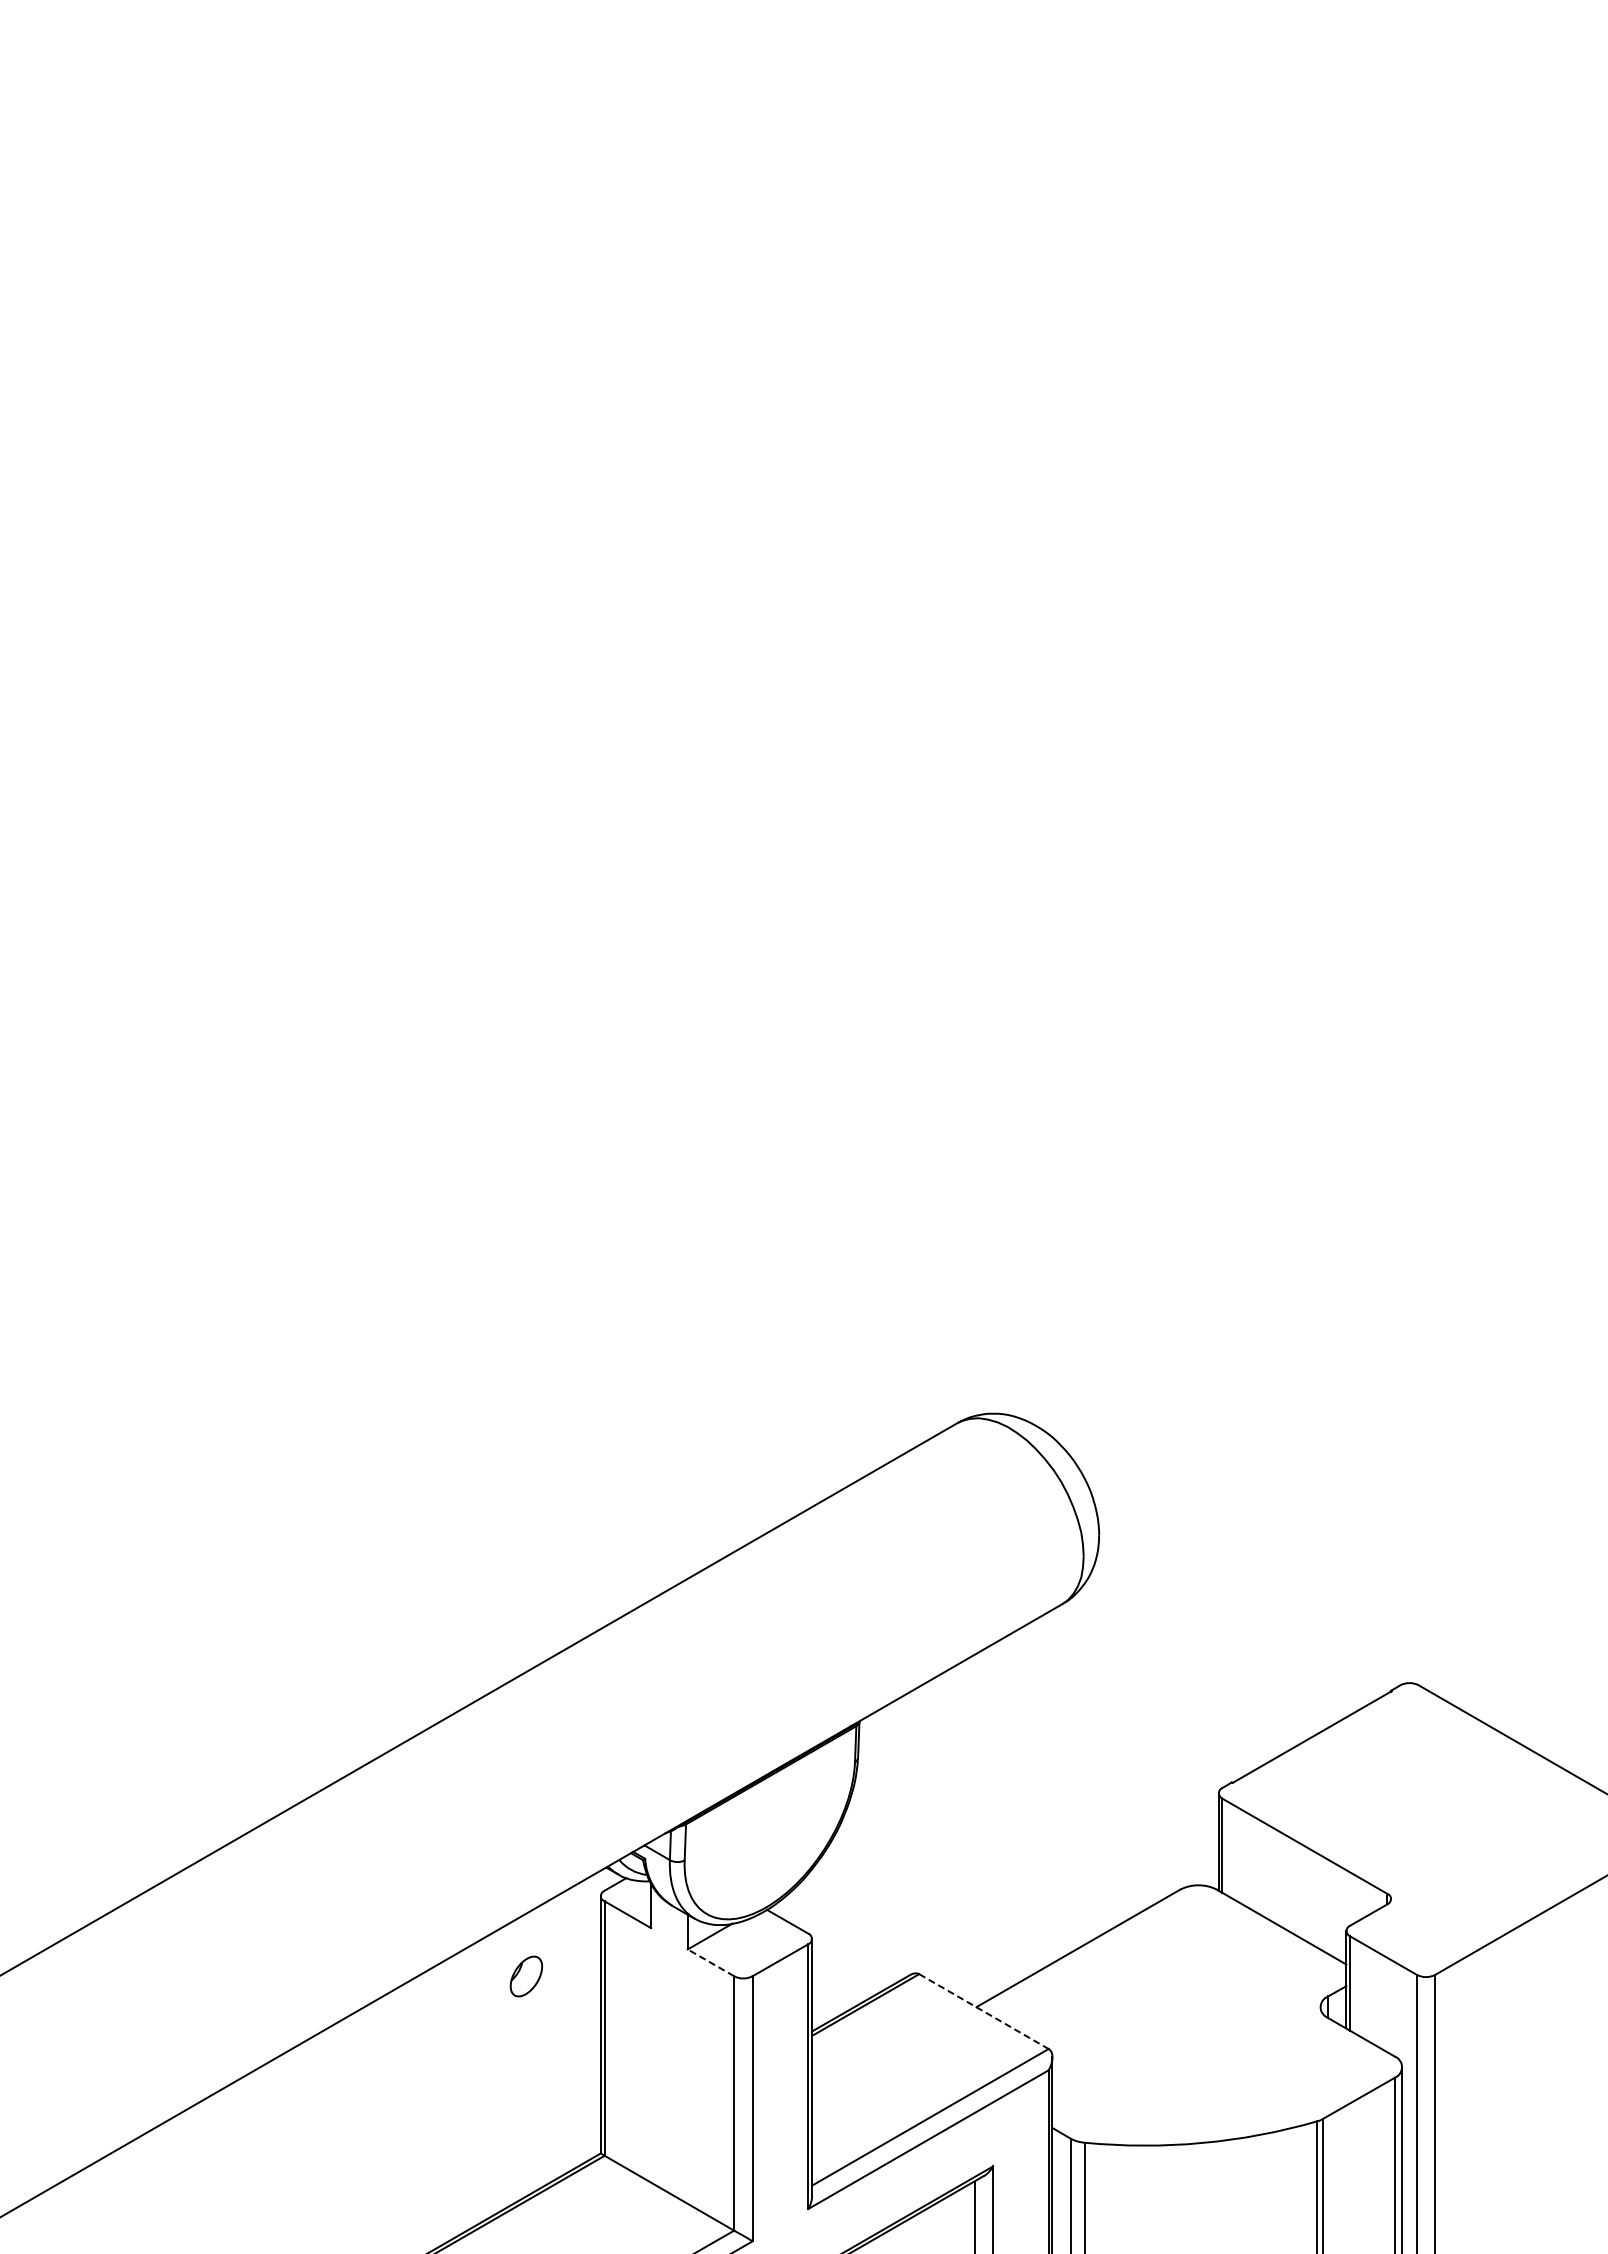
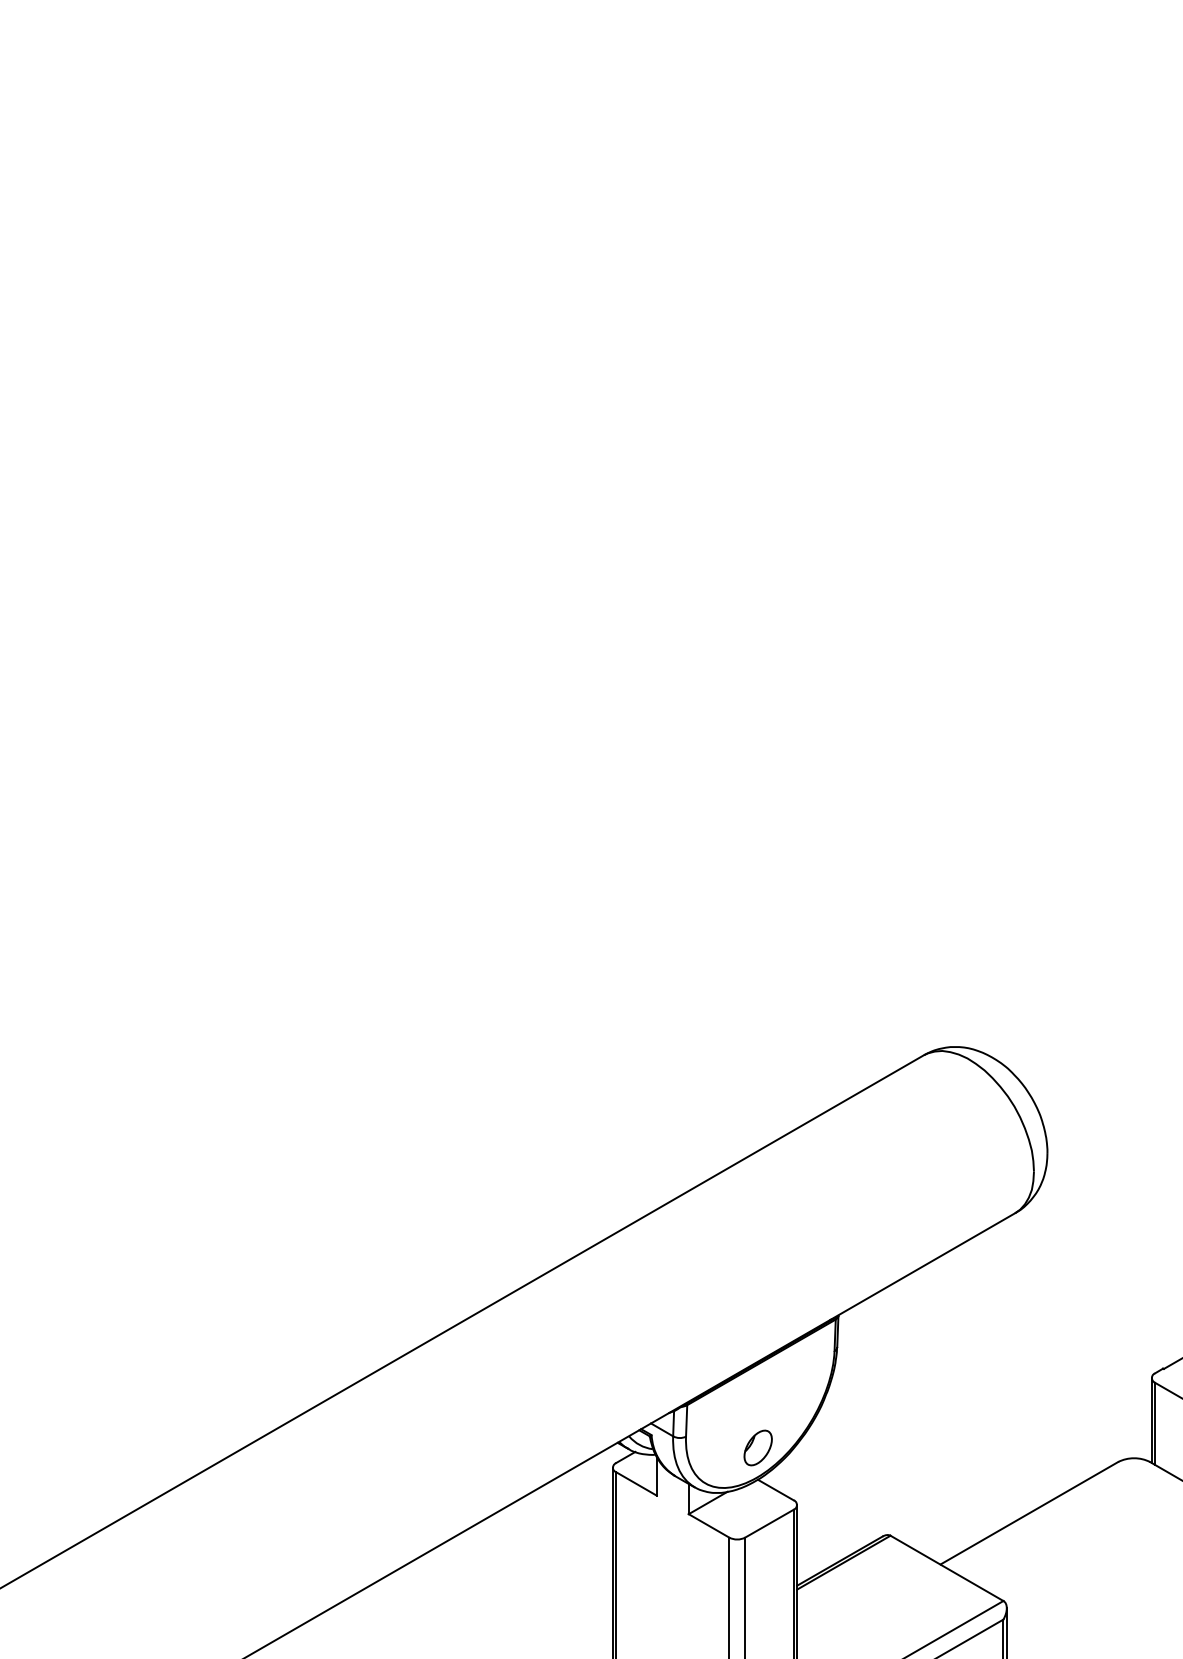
line: (710, 1962) -> (708, 1525), dashed -> solid
part: (526, 1976) -> (758, 1447), moved
line: (983, 2011) -> (946, 1568), dashed -> solid

